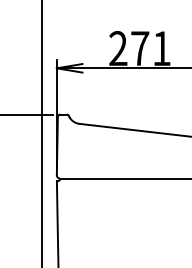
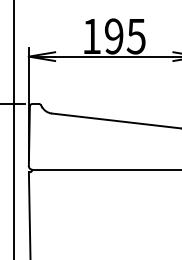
text: (139, 48) -> (113, 36), 271 -> 195

